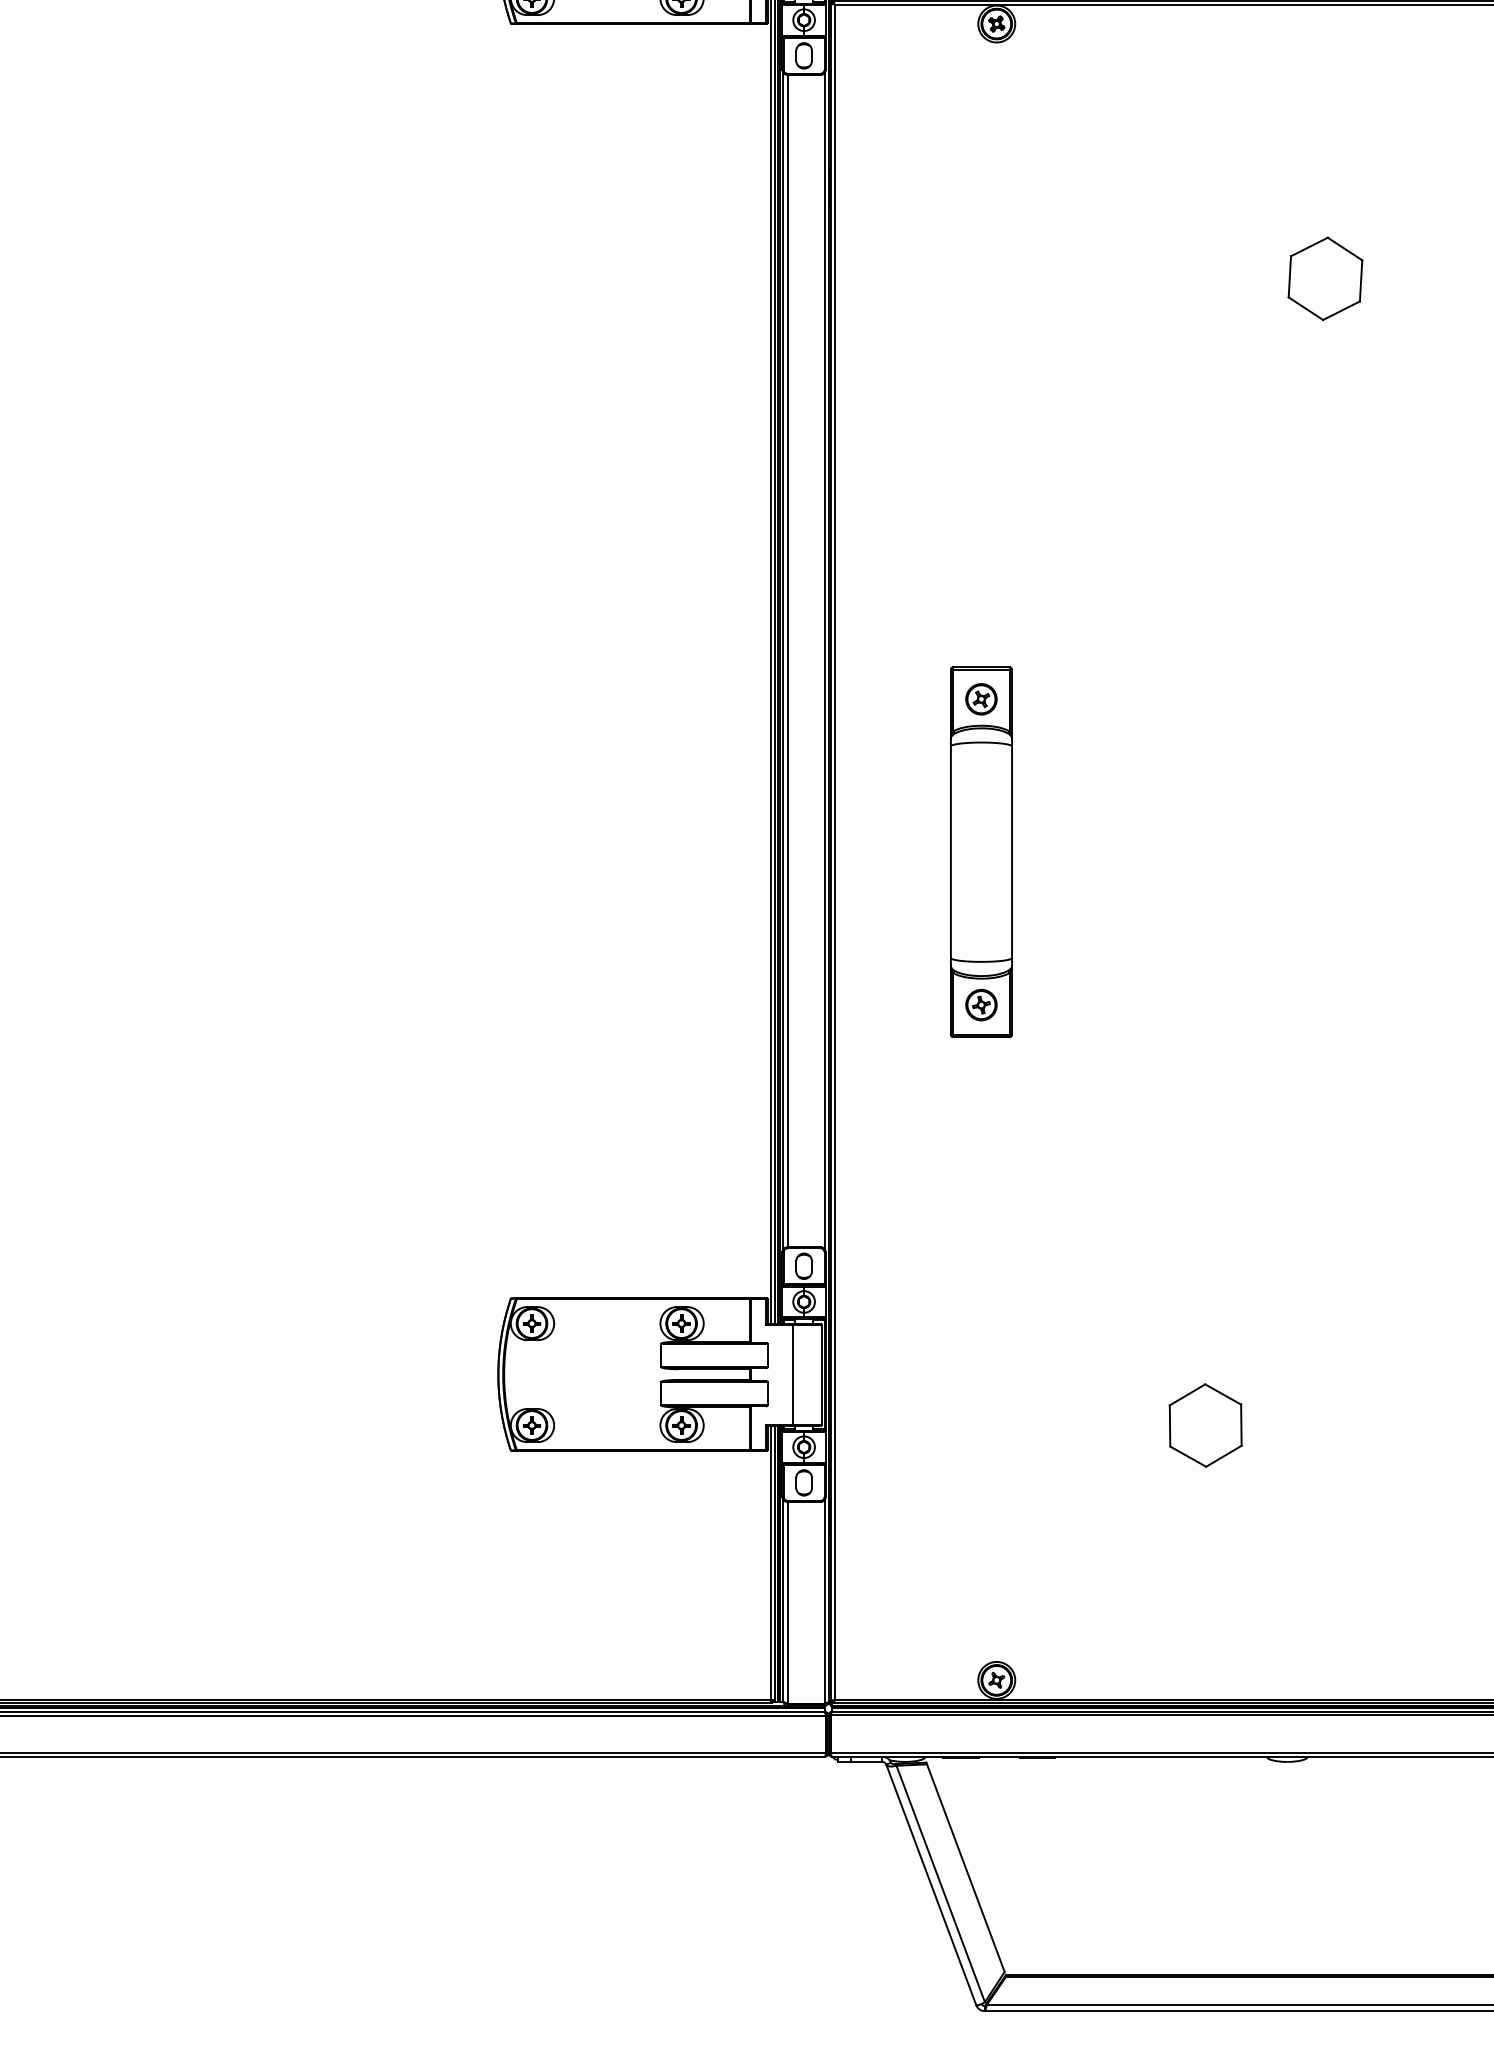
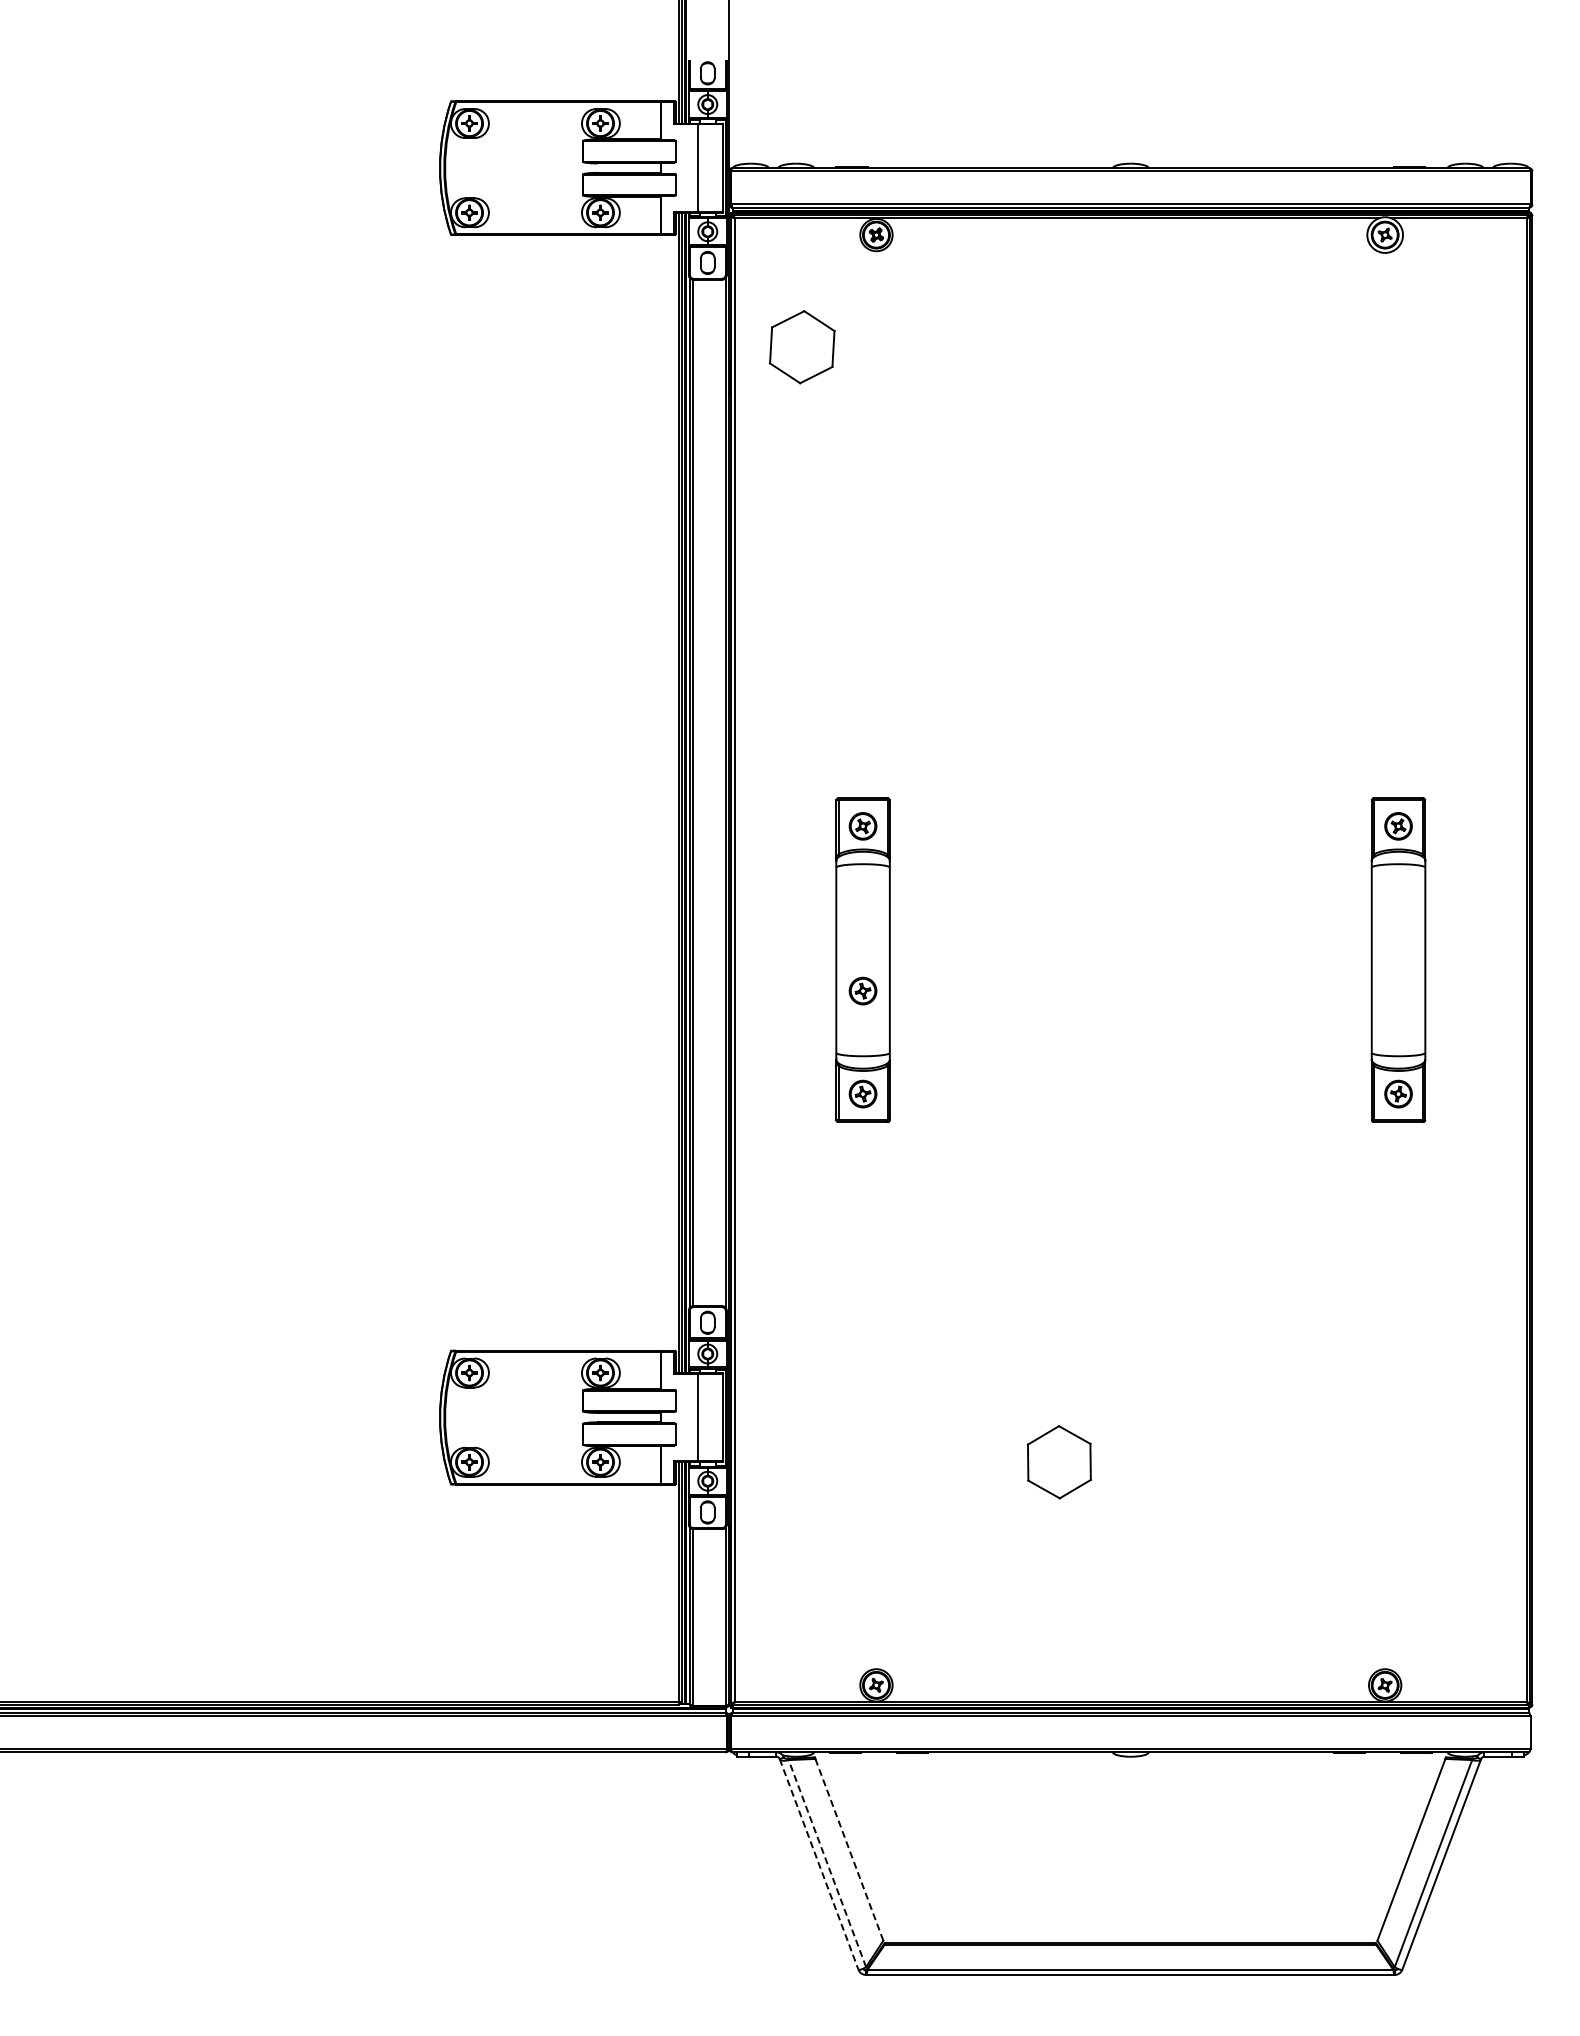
part: (1325, 279) -> (802, 347), moved
part: (980, 886) -> (862, 990), added
line: (965, 1868) -> (849, 1850), solid -> dashed
line: (940, 1883) -> (827, 1863), solid -> dashed
line: (931, 1884) -> (819, 1864), solid -> dashed

